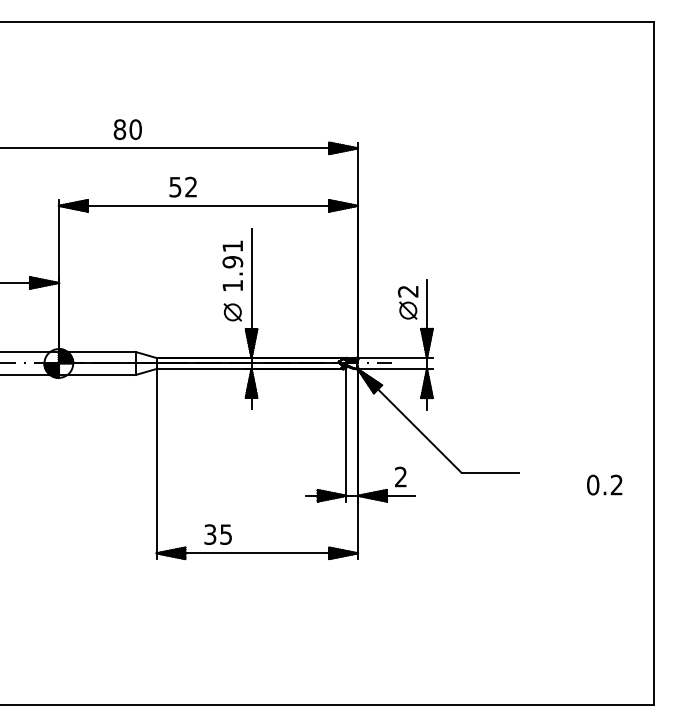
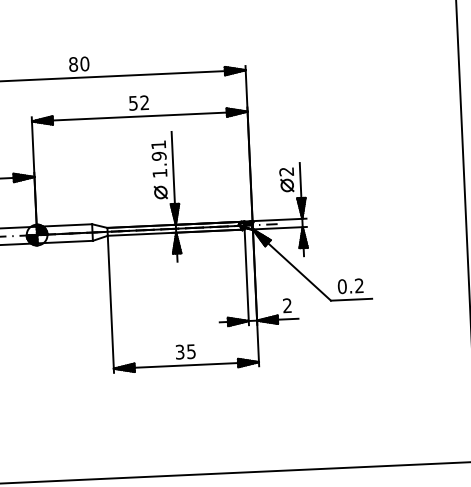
text: (182, 186) -> (138, 102), moved
text: (604, 484) -> (350, 285), moved
text: (217, 534) -> (185, 351), moved

